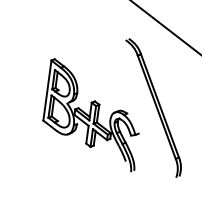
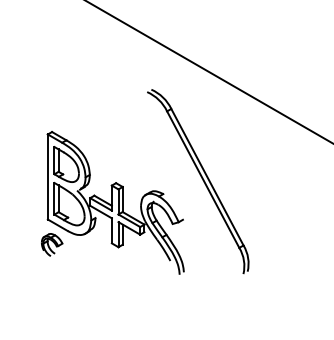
part: (44, 138) -> (52, 244), added

